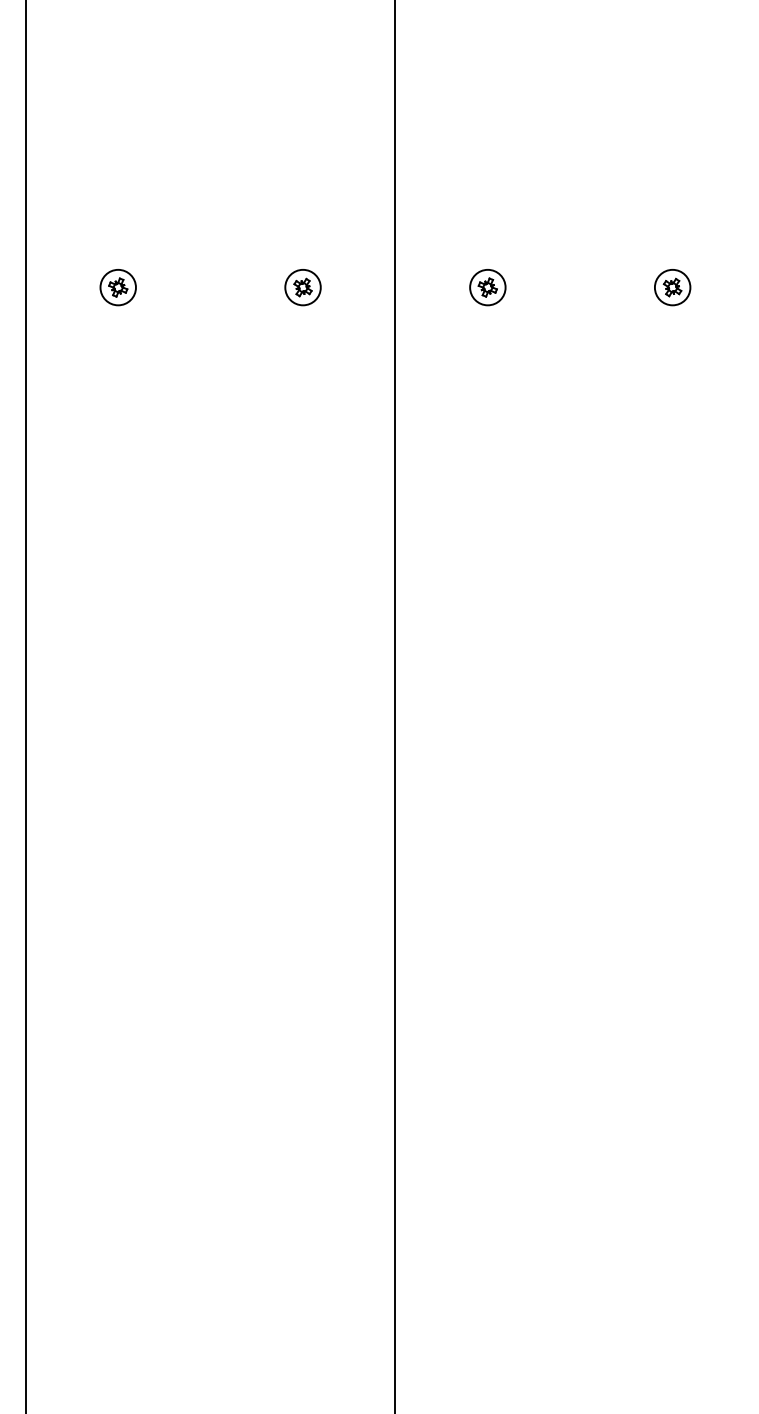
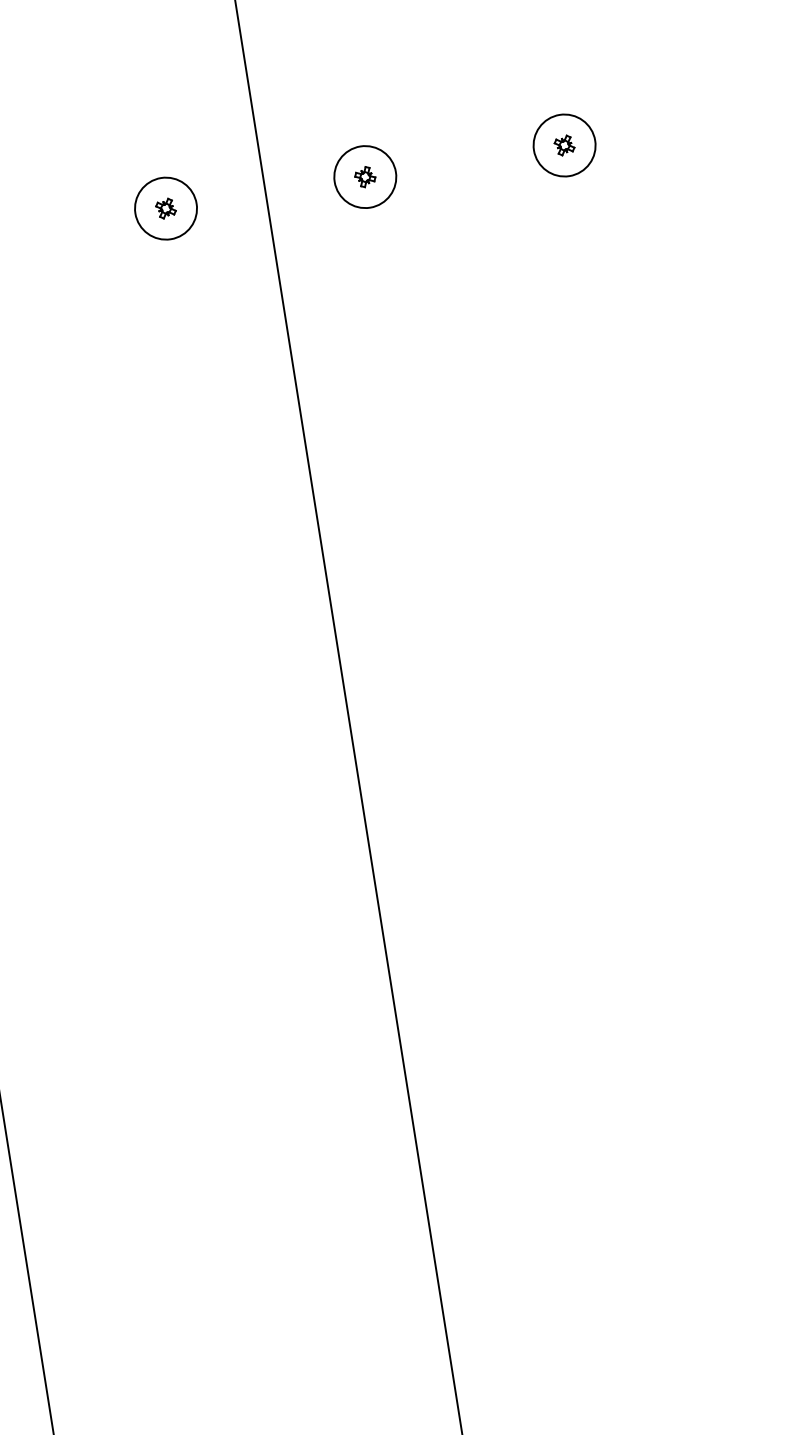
circle: (302, 287) -> (165, 208), size x1.6
circle: (487, 287) -> (364, 177), size x1.6
circle: (672, 287) -> (564, 145), size x1.6

